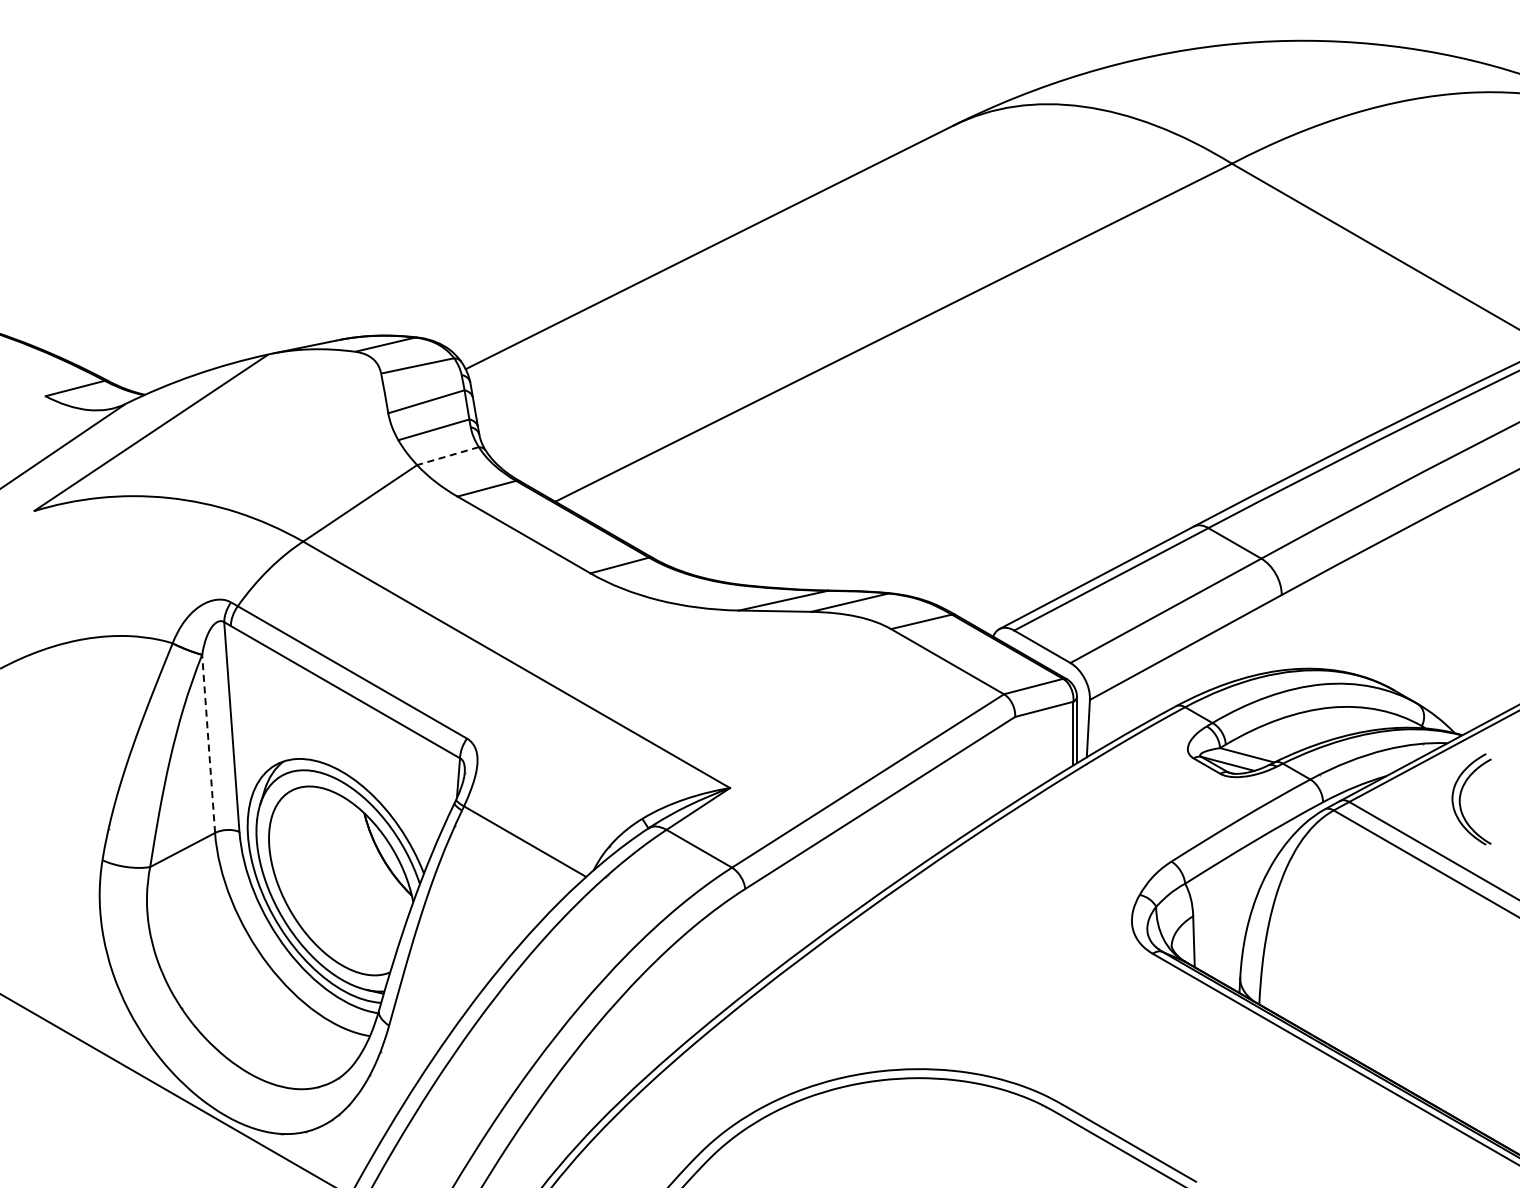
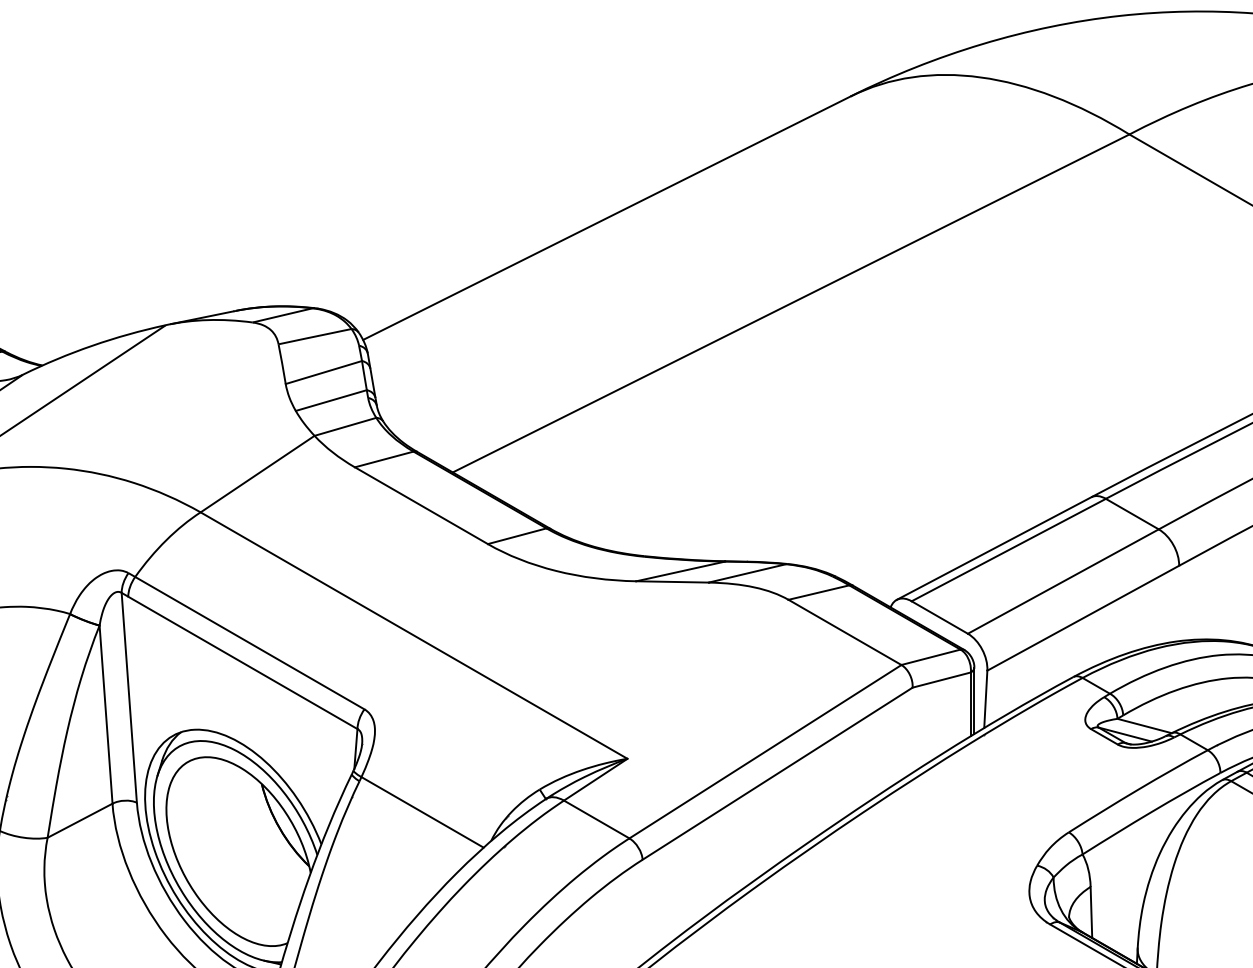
line: (447, 456) -> (344, 427), dashed -> solid
line: (208, 743) -> (105, 714), dashed -> solid

